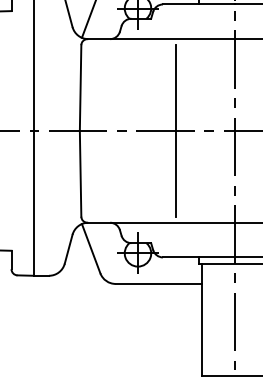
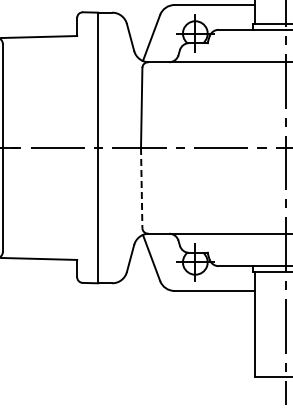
line: (175, 130) -> (230, 147), removed
line: (80, 174) -> (141, 188), solid -> dashed

